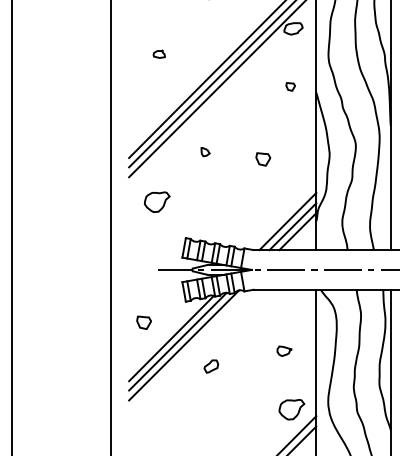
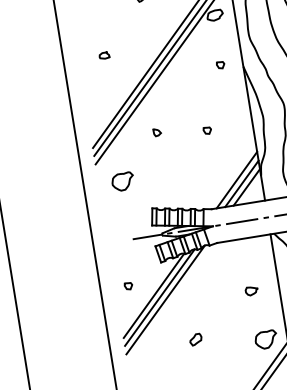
part: (263, 159) -> (207, 130), size x0.62
part: (144, 322) -> (128, 285), size x0.62
part: (211, 366) -> (196, 339), moved

